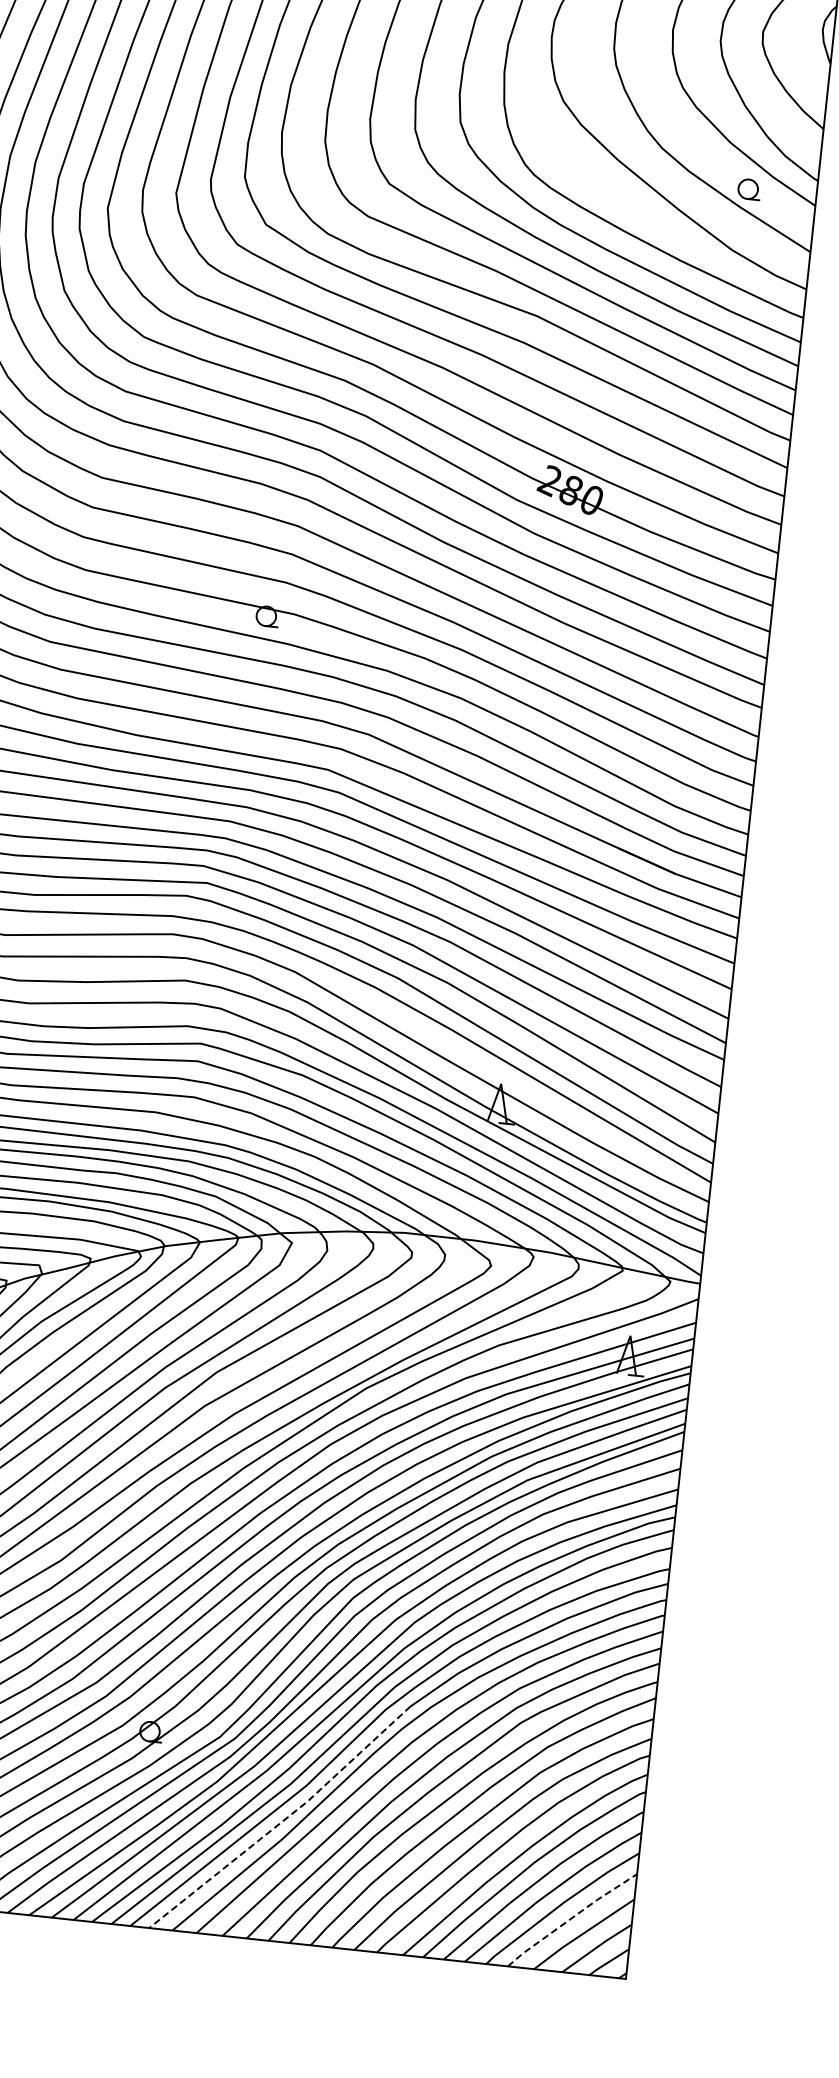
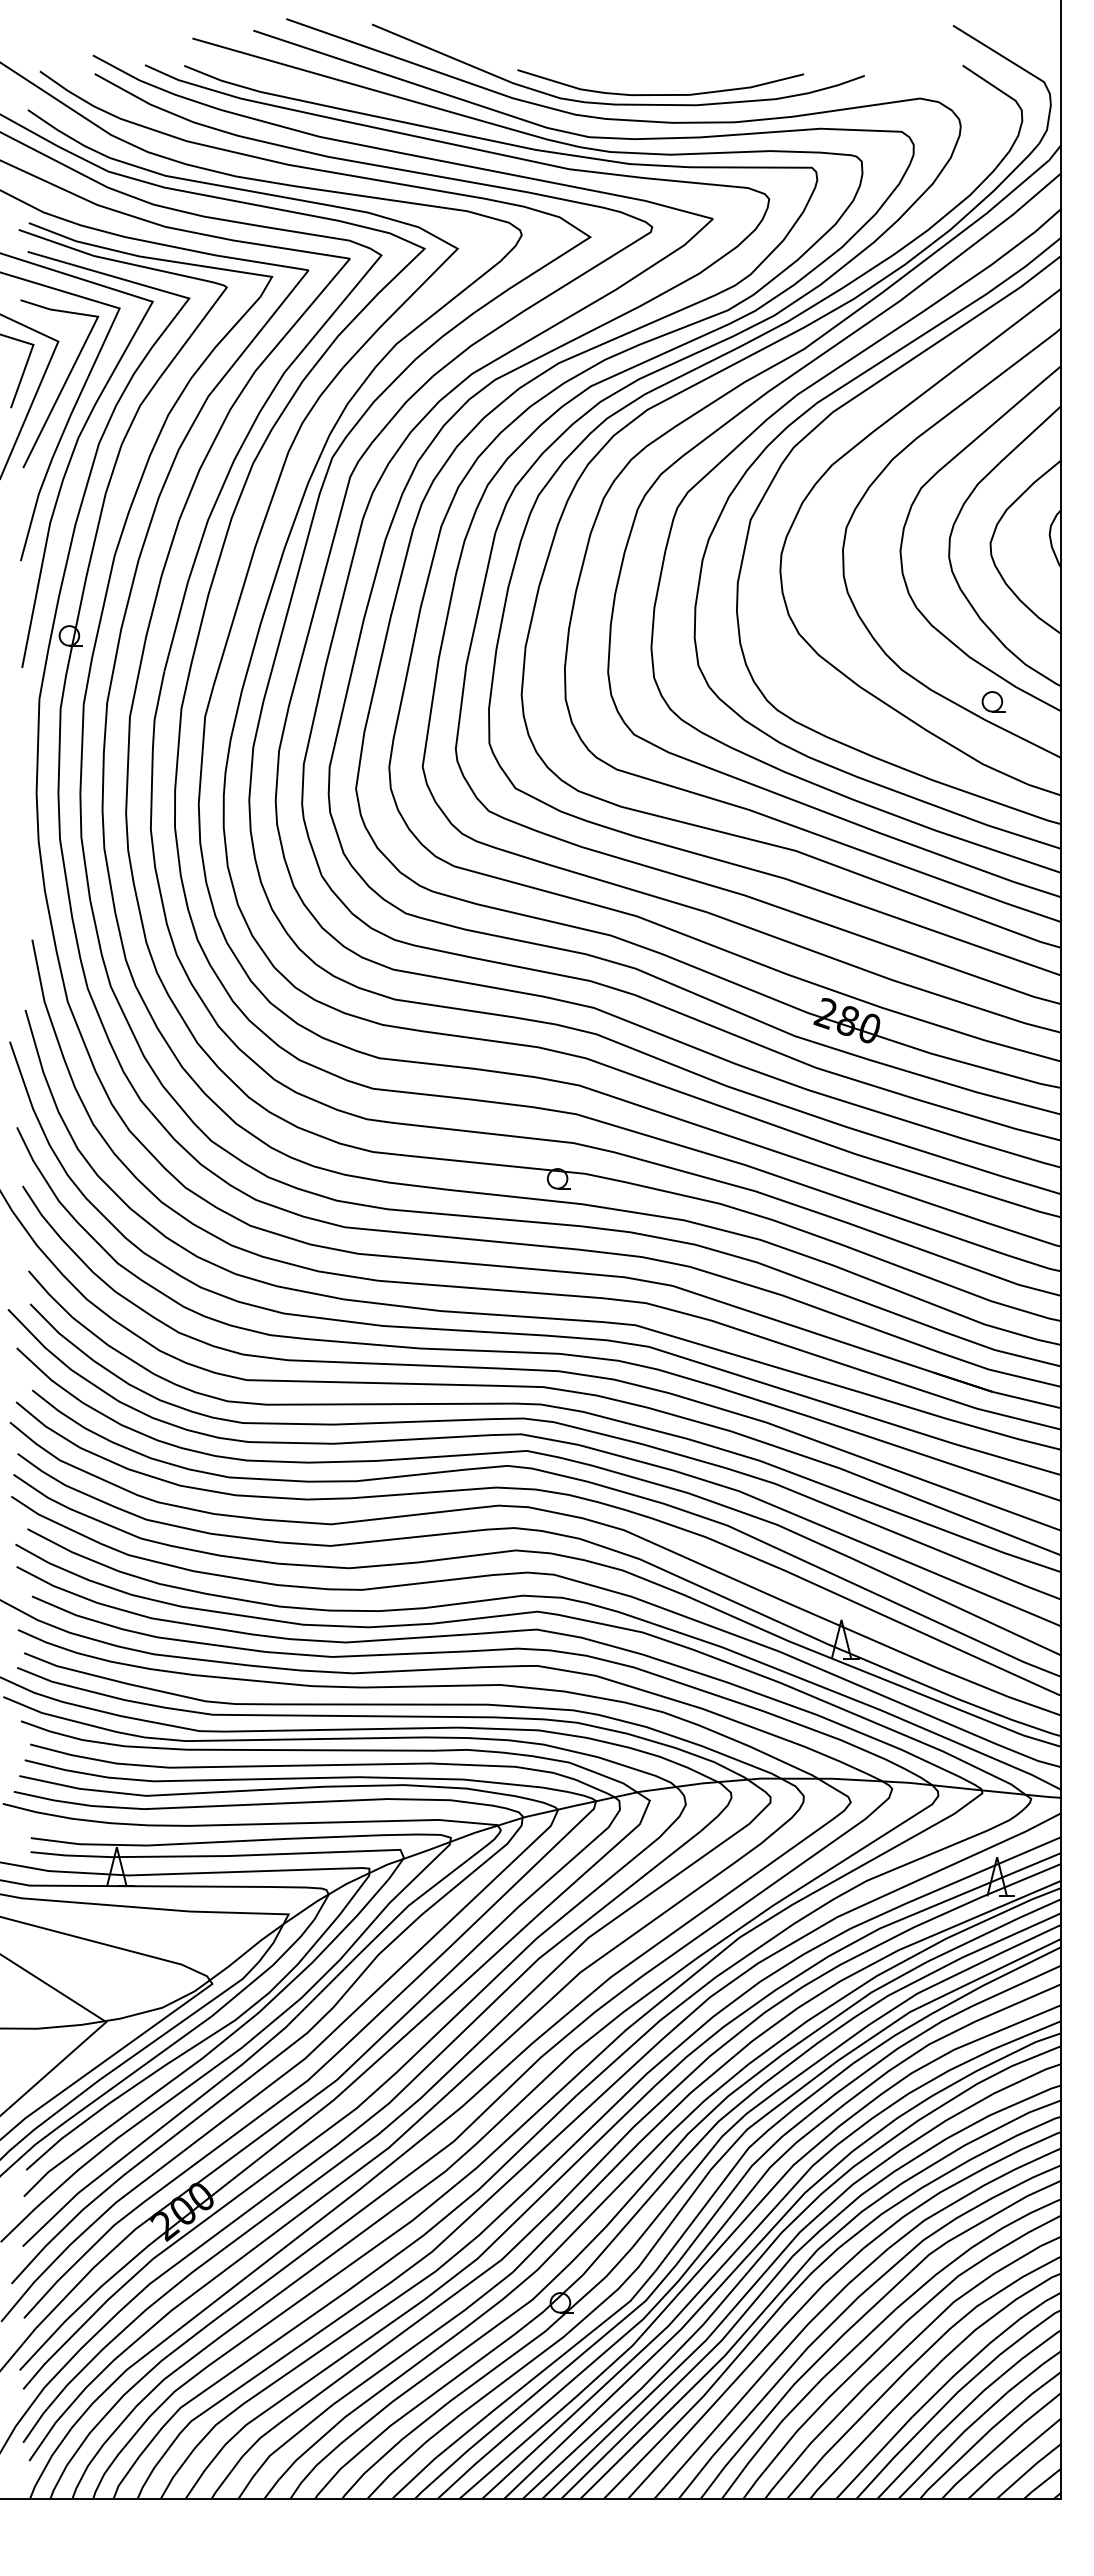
line: (283, 1820) -> (702, 2377), dashed -> solid
line: (571, 1918) -> (1000, 2444), dashed -> solid

